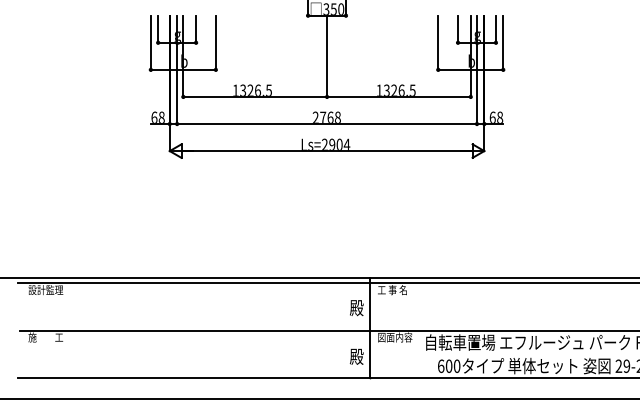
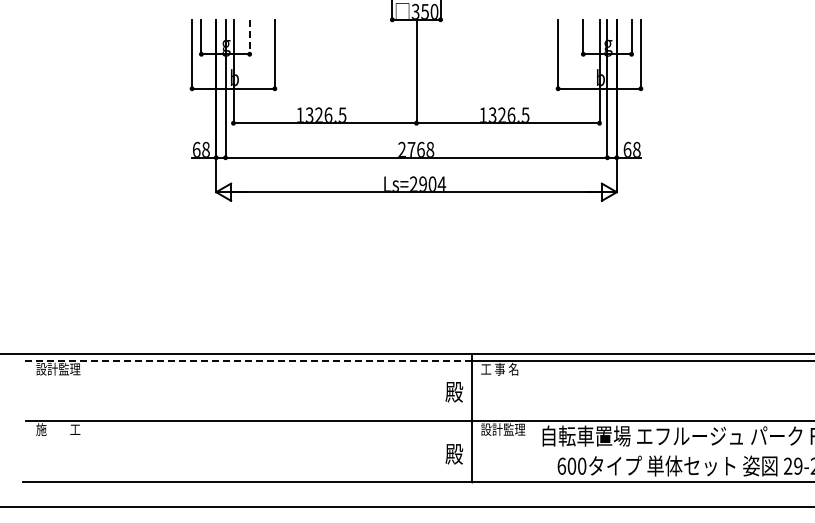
line: (195, 29) -> (249, 37), solid -> dashed
line: (193, 283) -> (246, 360), solid -> dashed
text: (395, 337) -> (503, 429), 図面内容 -> 設計監理

